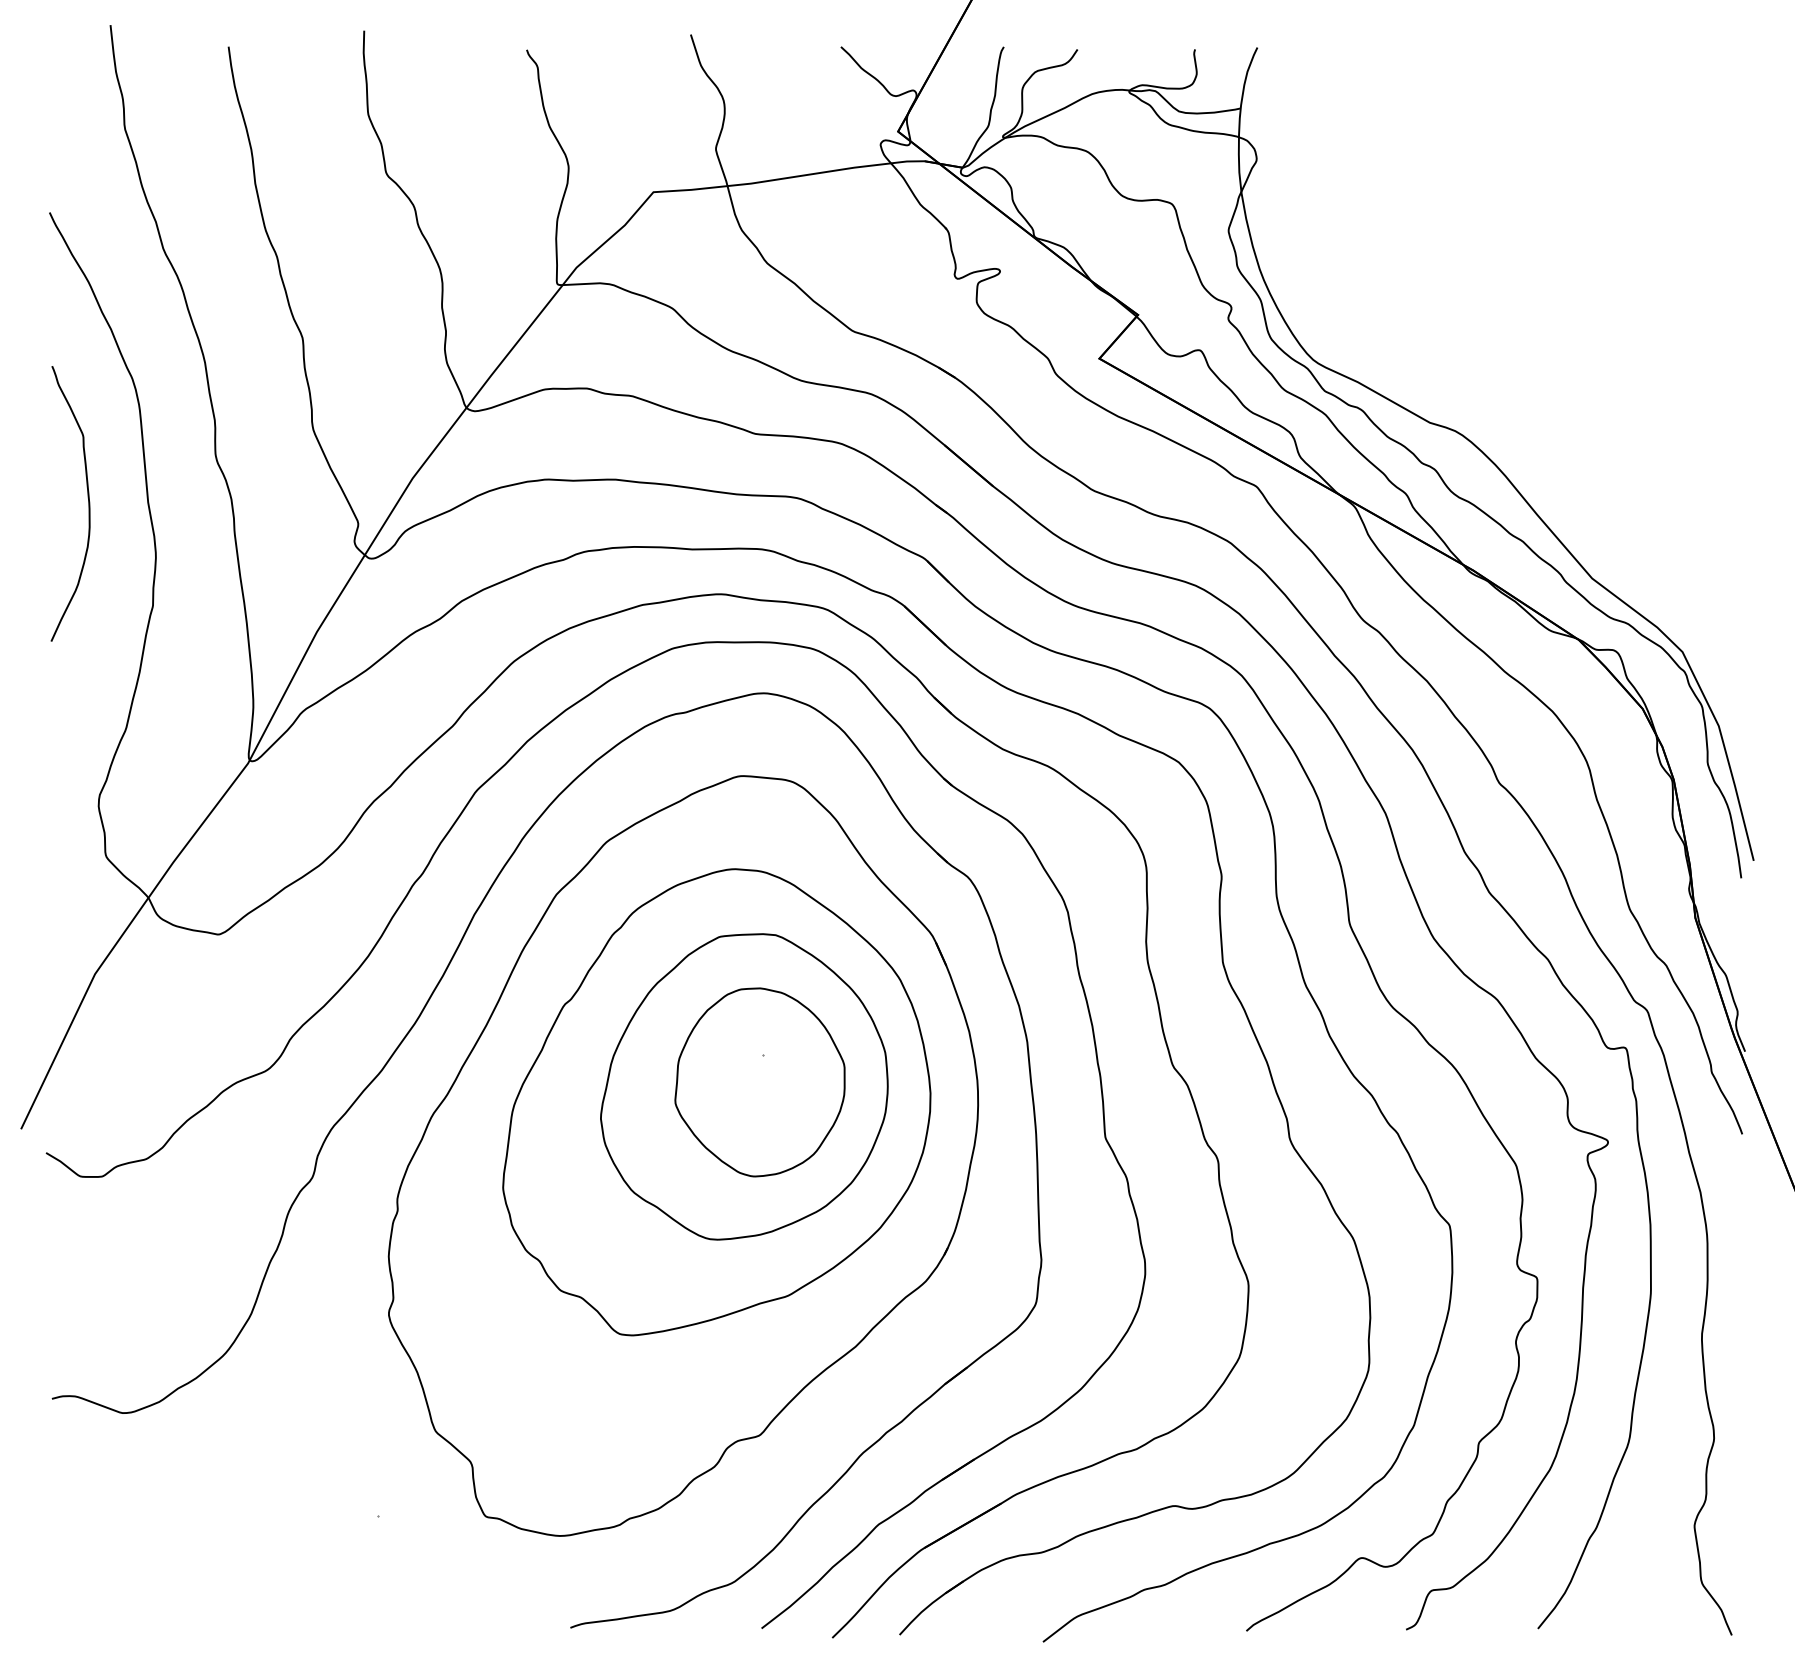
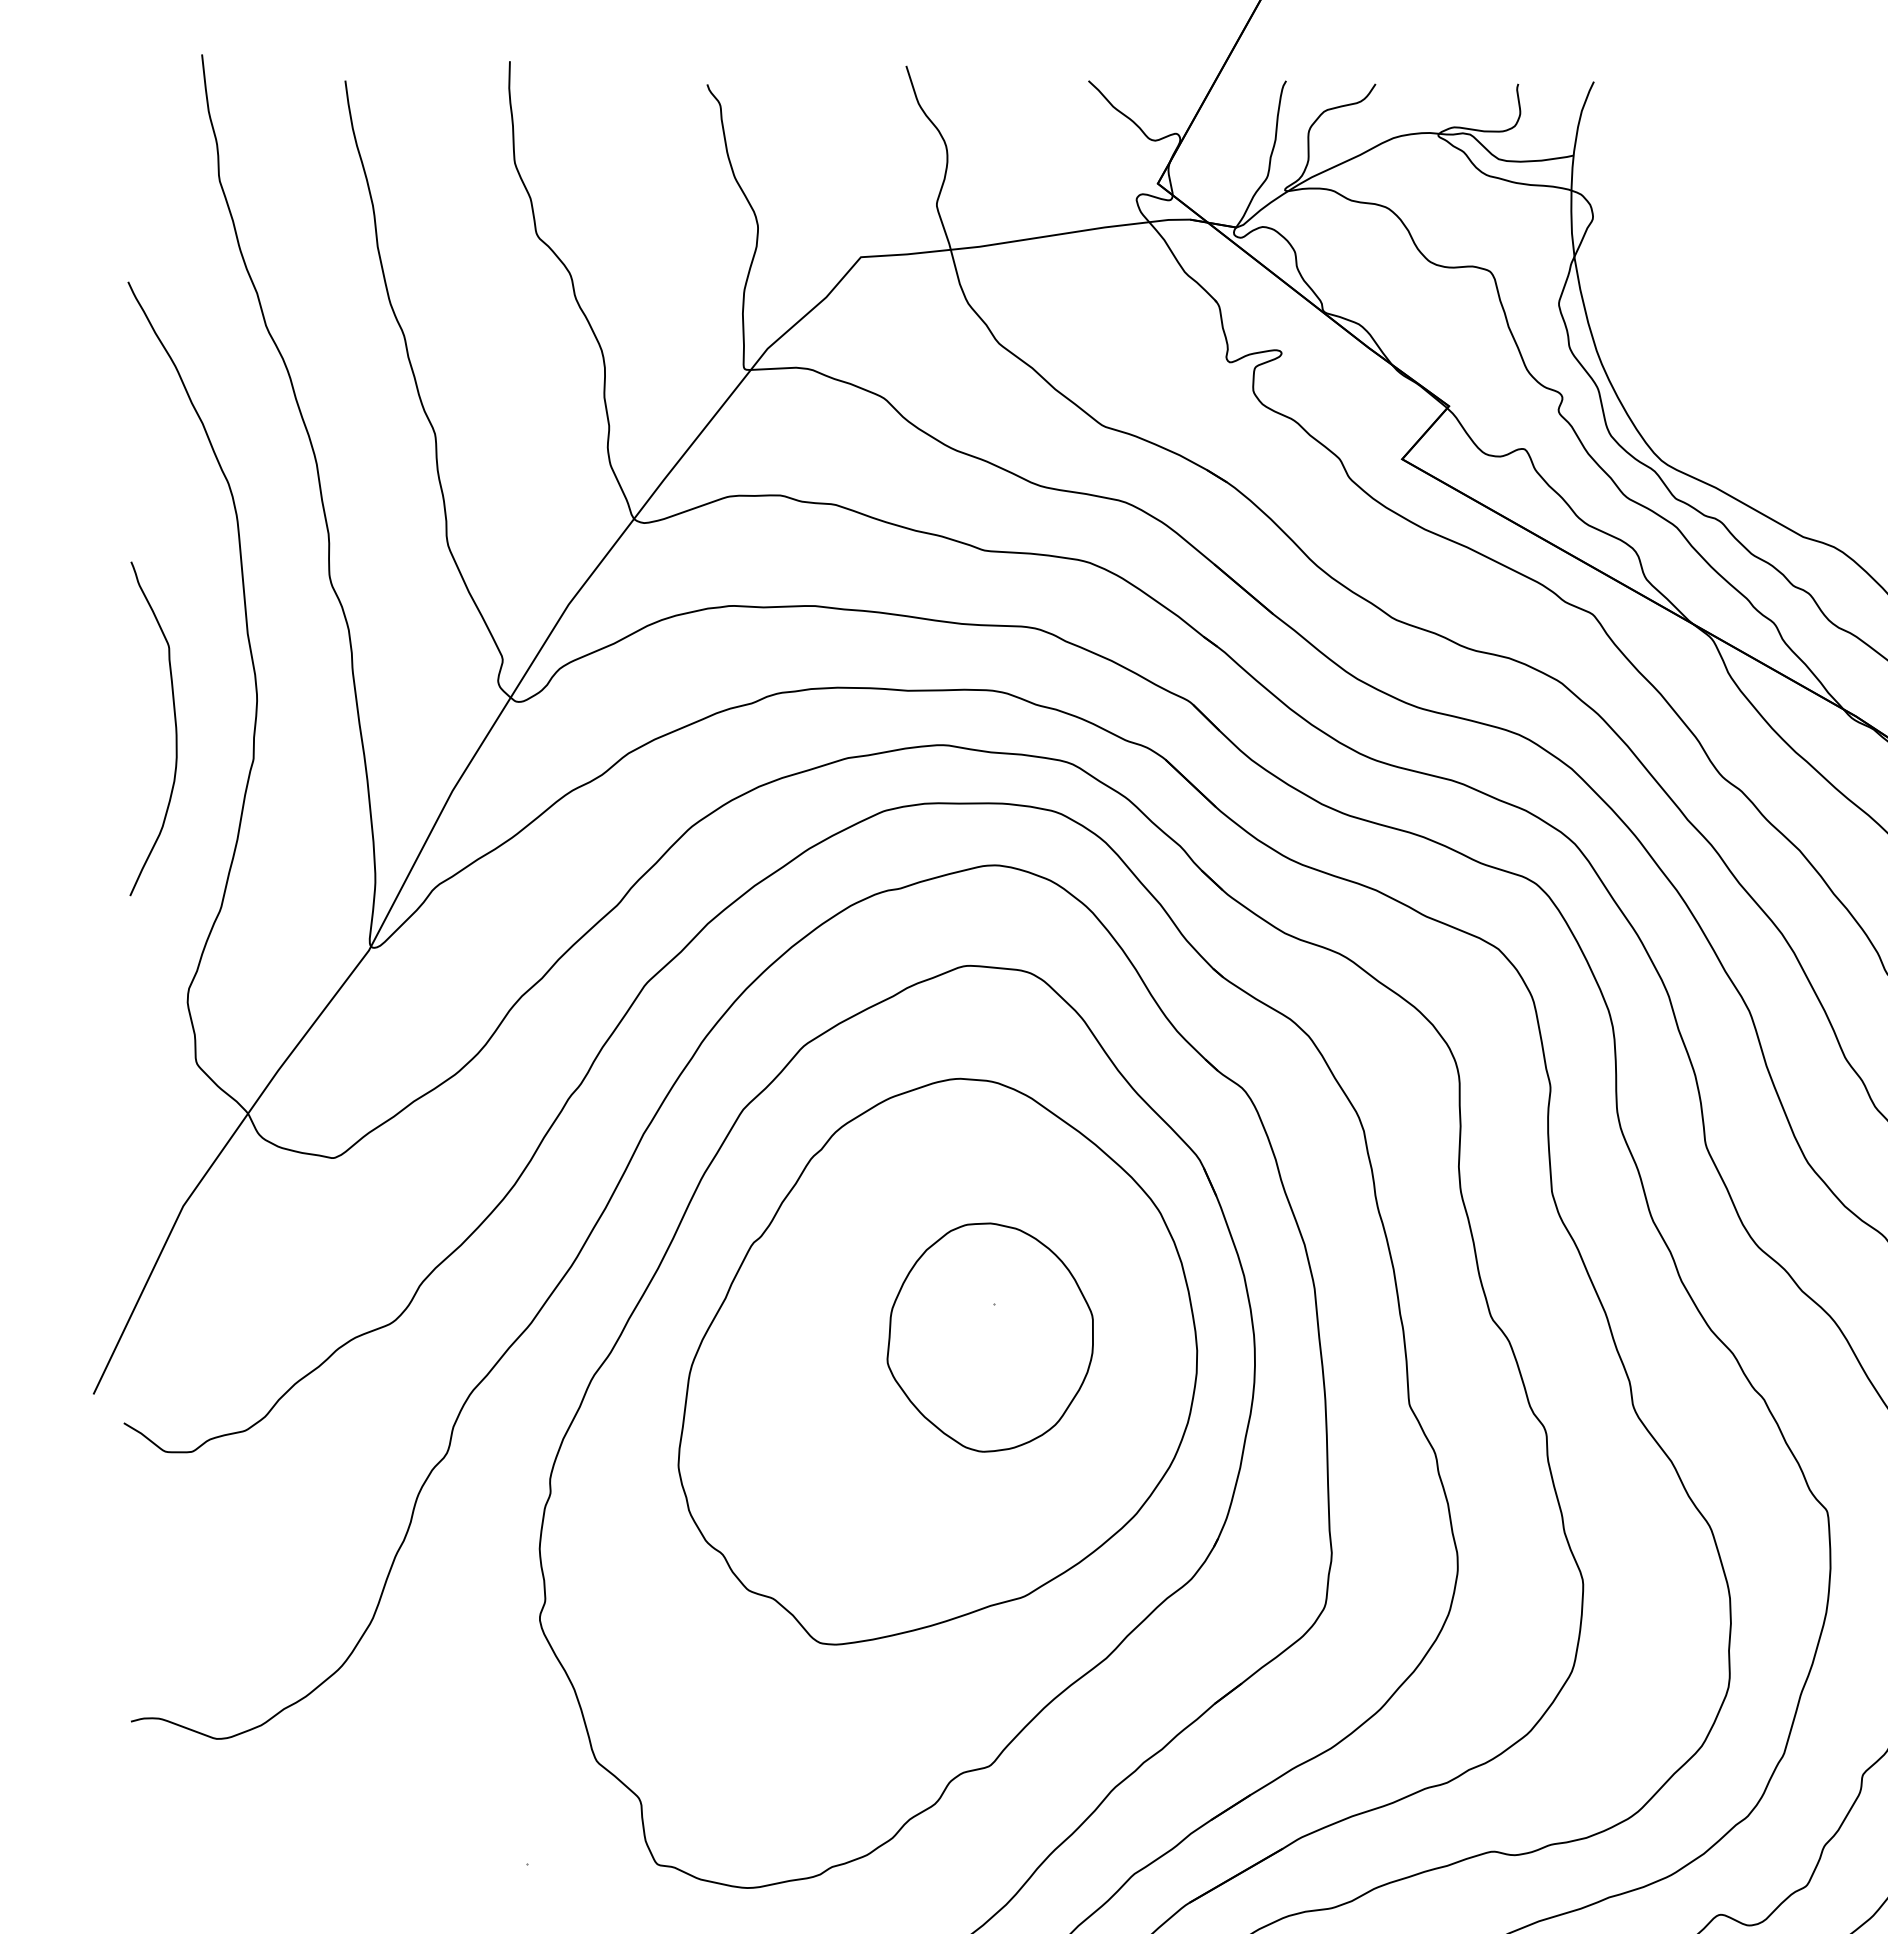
curve: (88, 503) -> (175, 728), moved
part: (744, 1086) -> (971, 1342), removed

